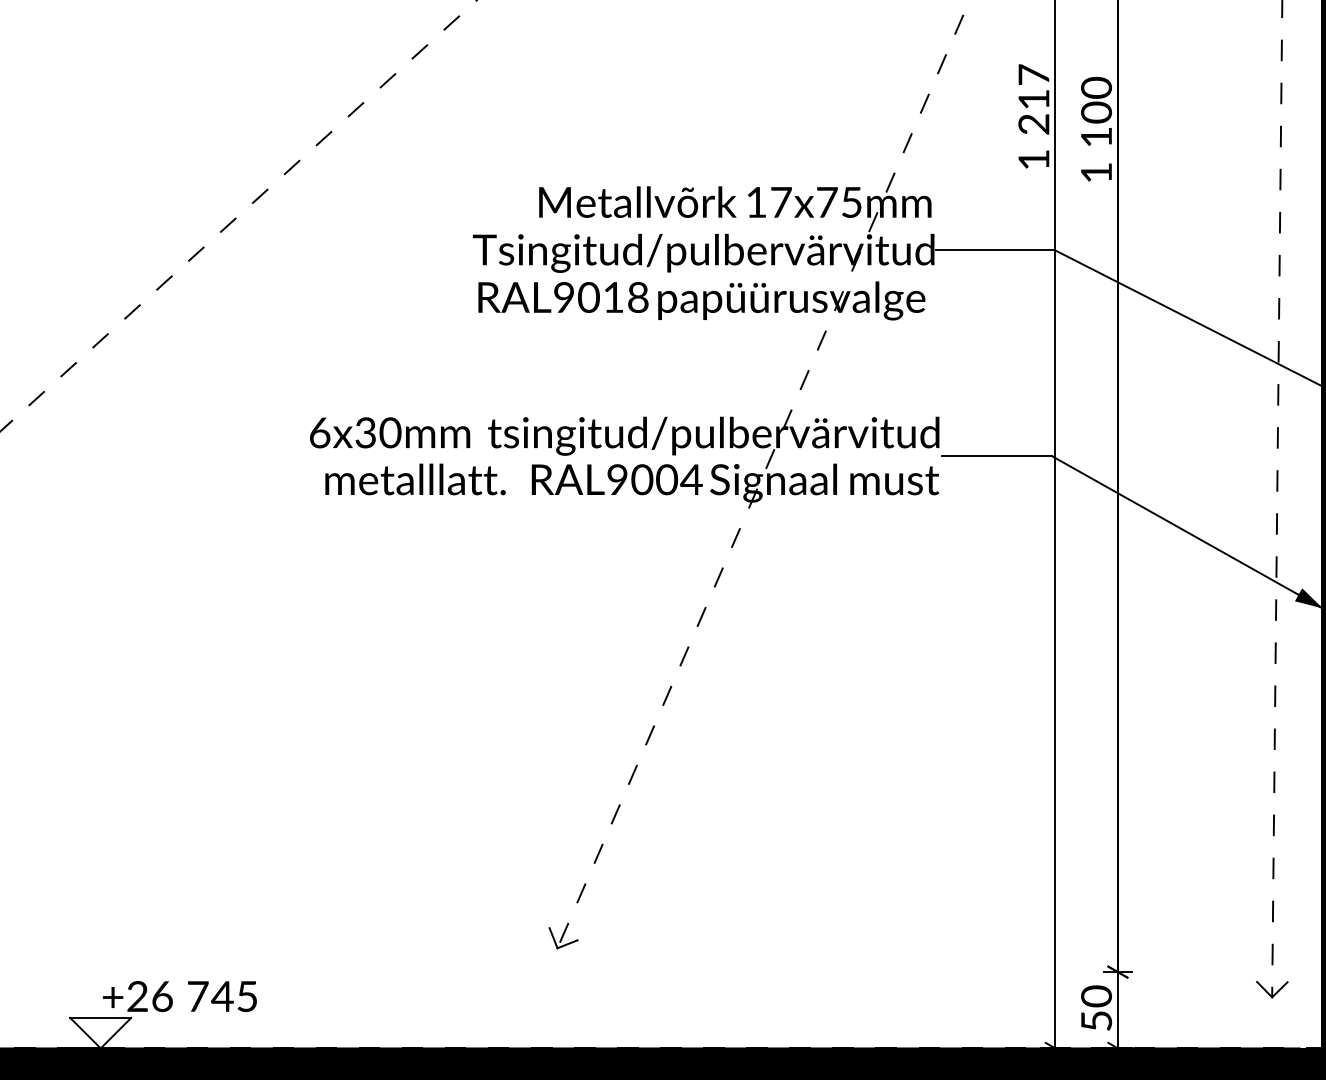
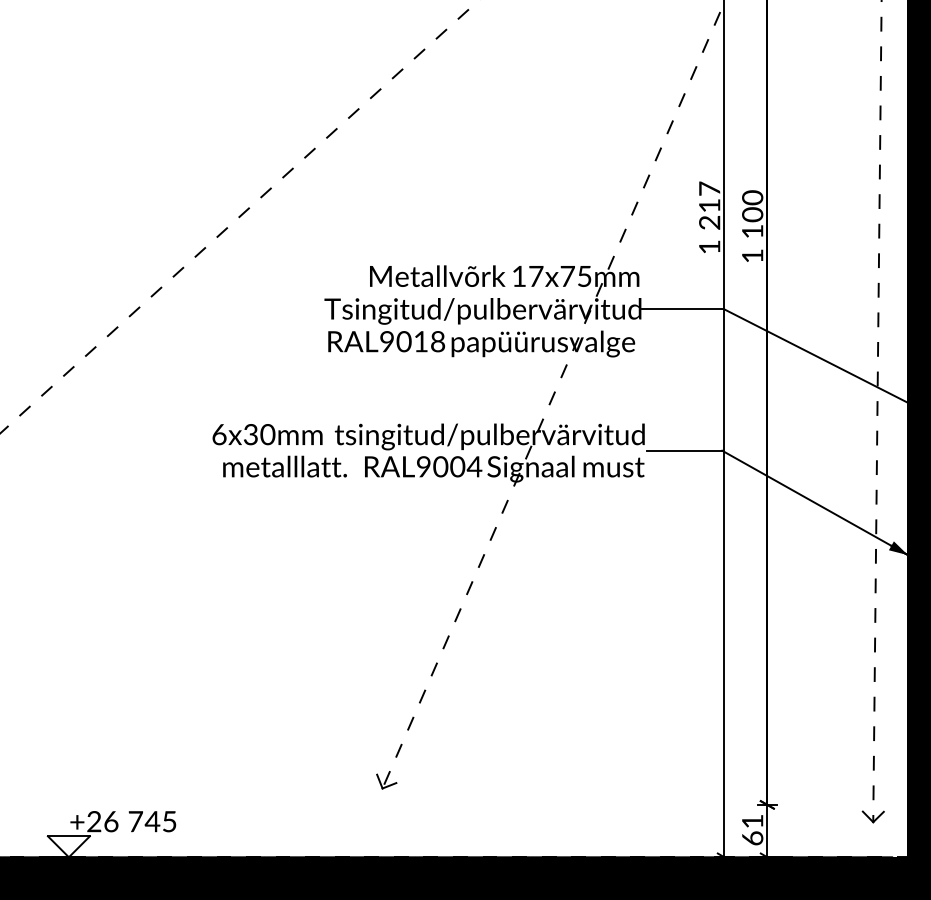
text: (1096, 1007) -> (752, 829), 50 -> 61

